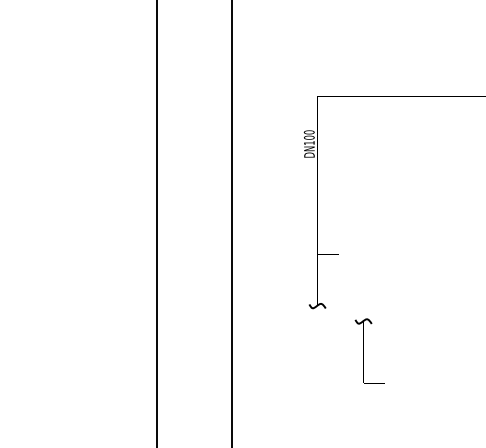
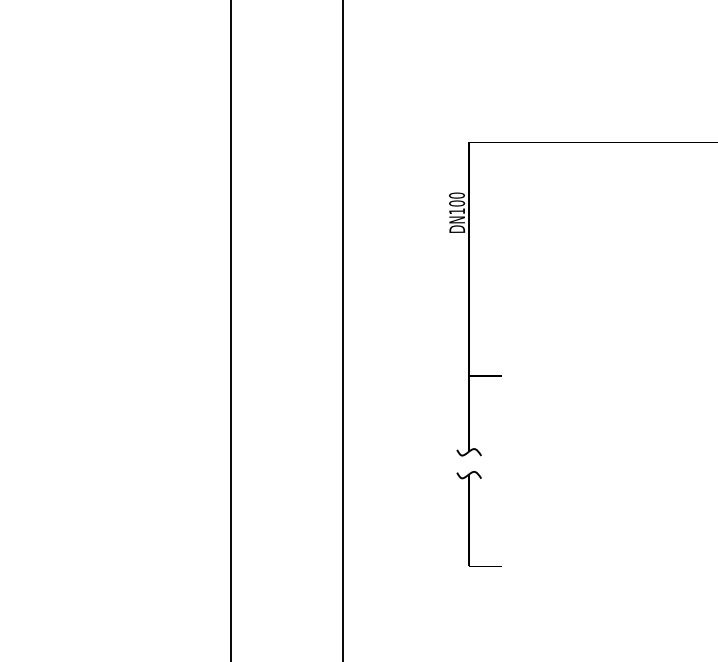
part: (369, 350) -> (477, 517), moved

